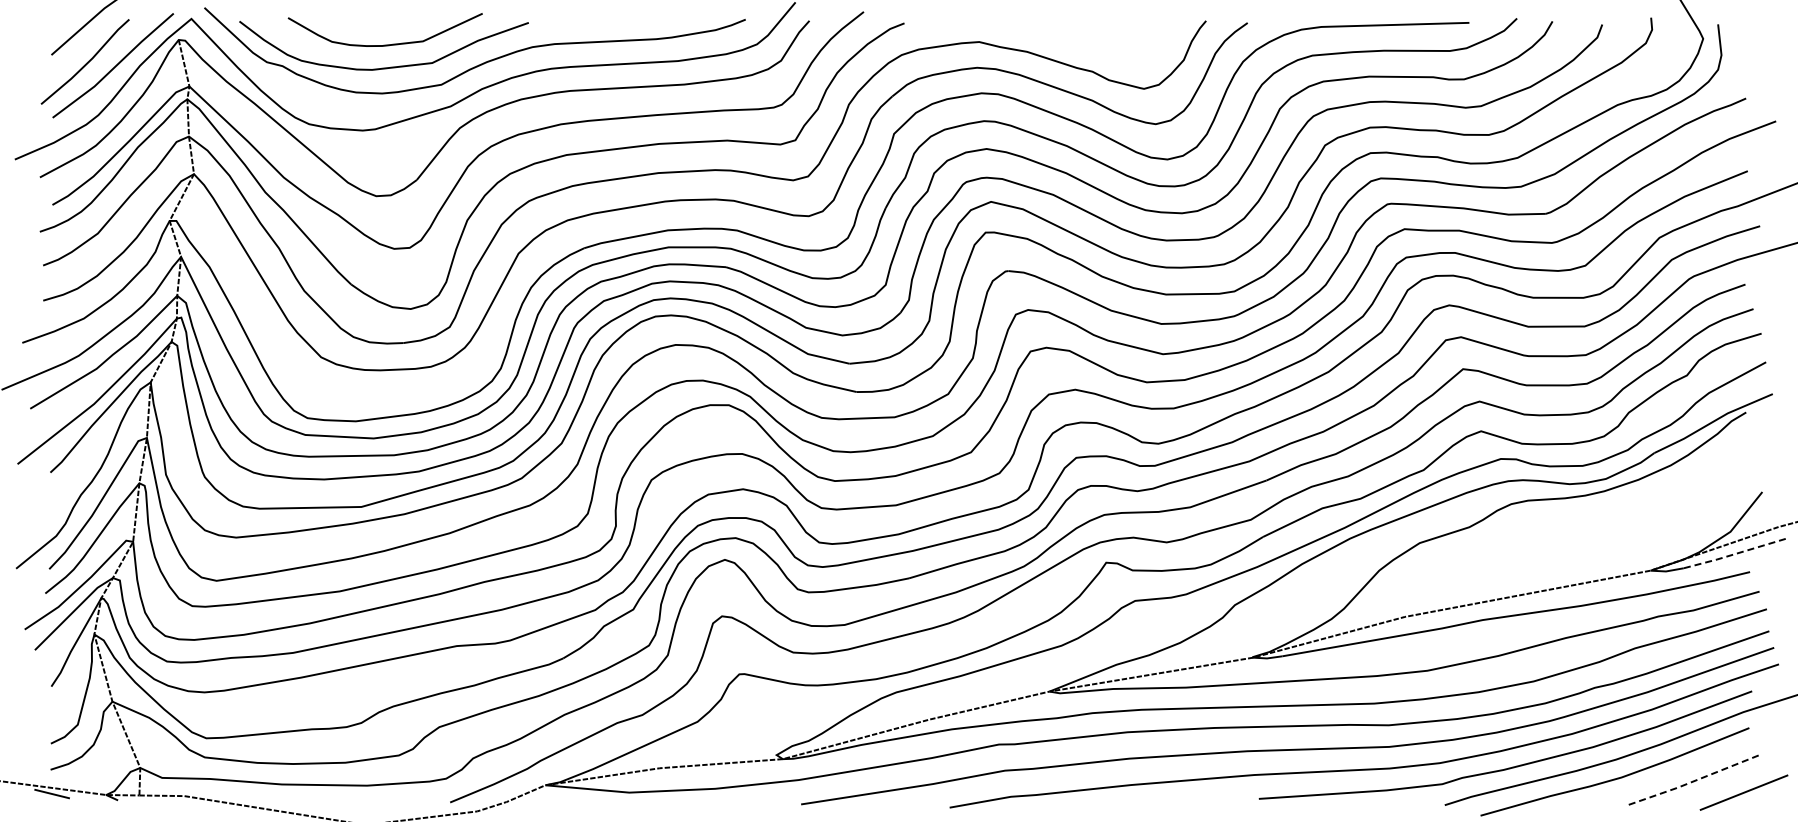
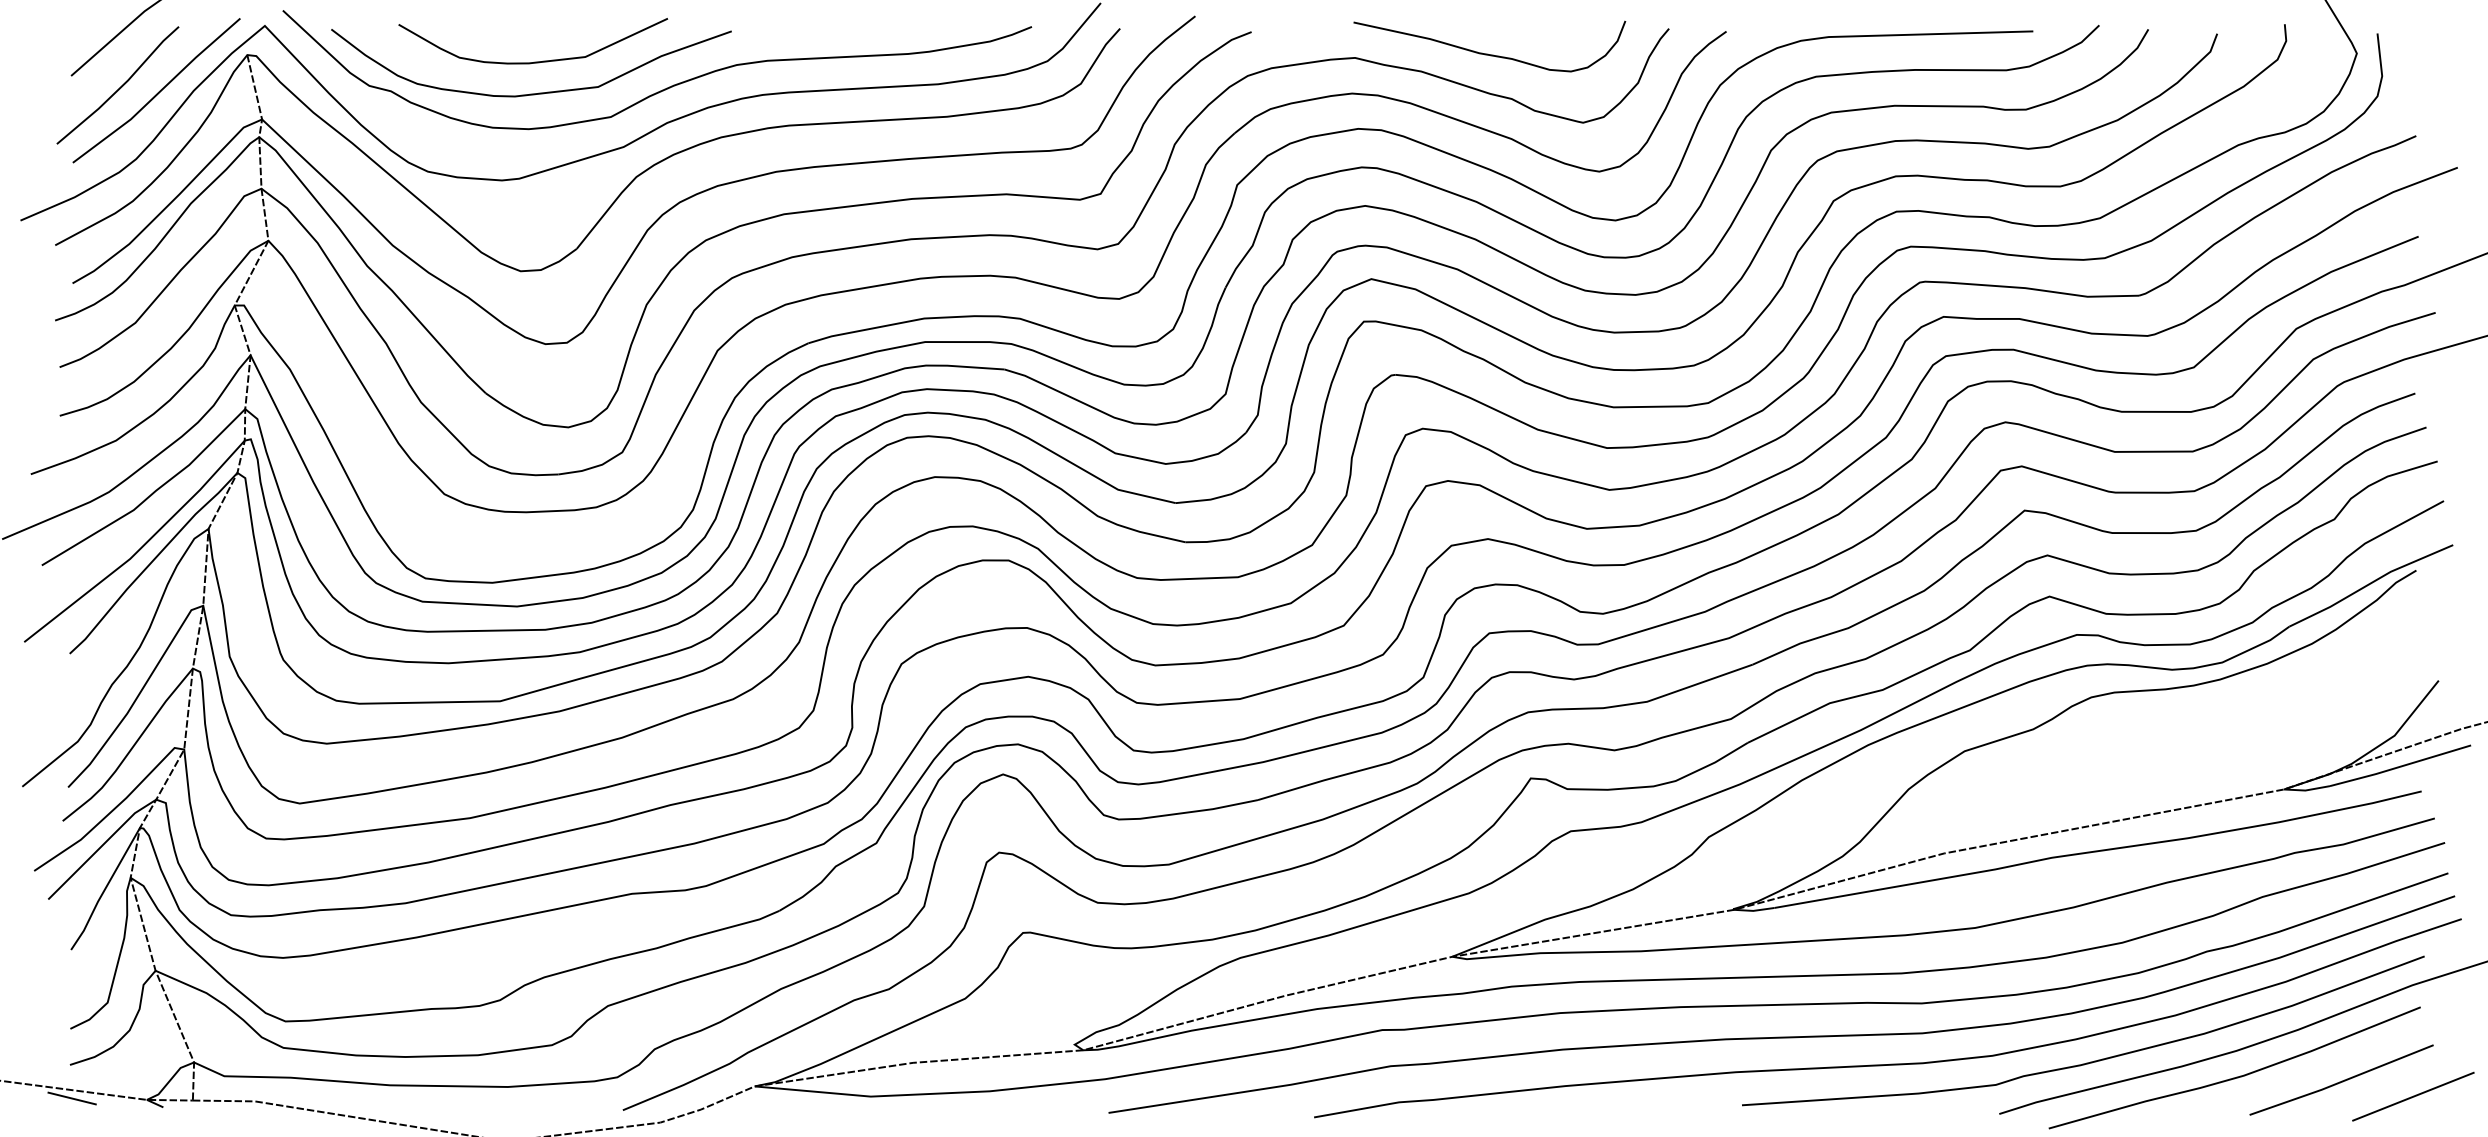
curve: (1075, 38) -> (1488, 53), added
line: (1734, 554) -> (2400, 767), dashed -> solid
line: (1691, 782) -> (2340, 1082), dashed -> solid

